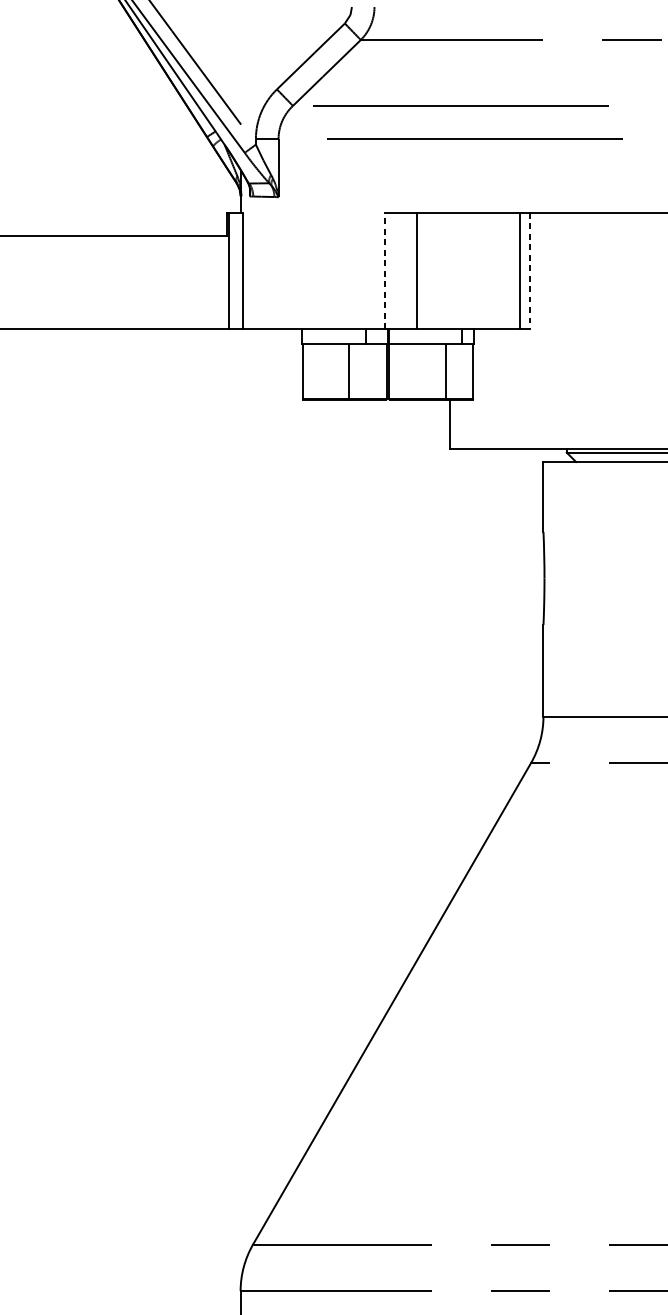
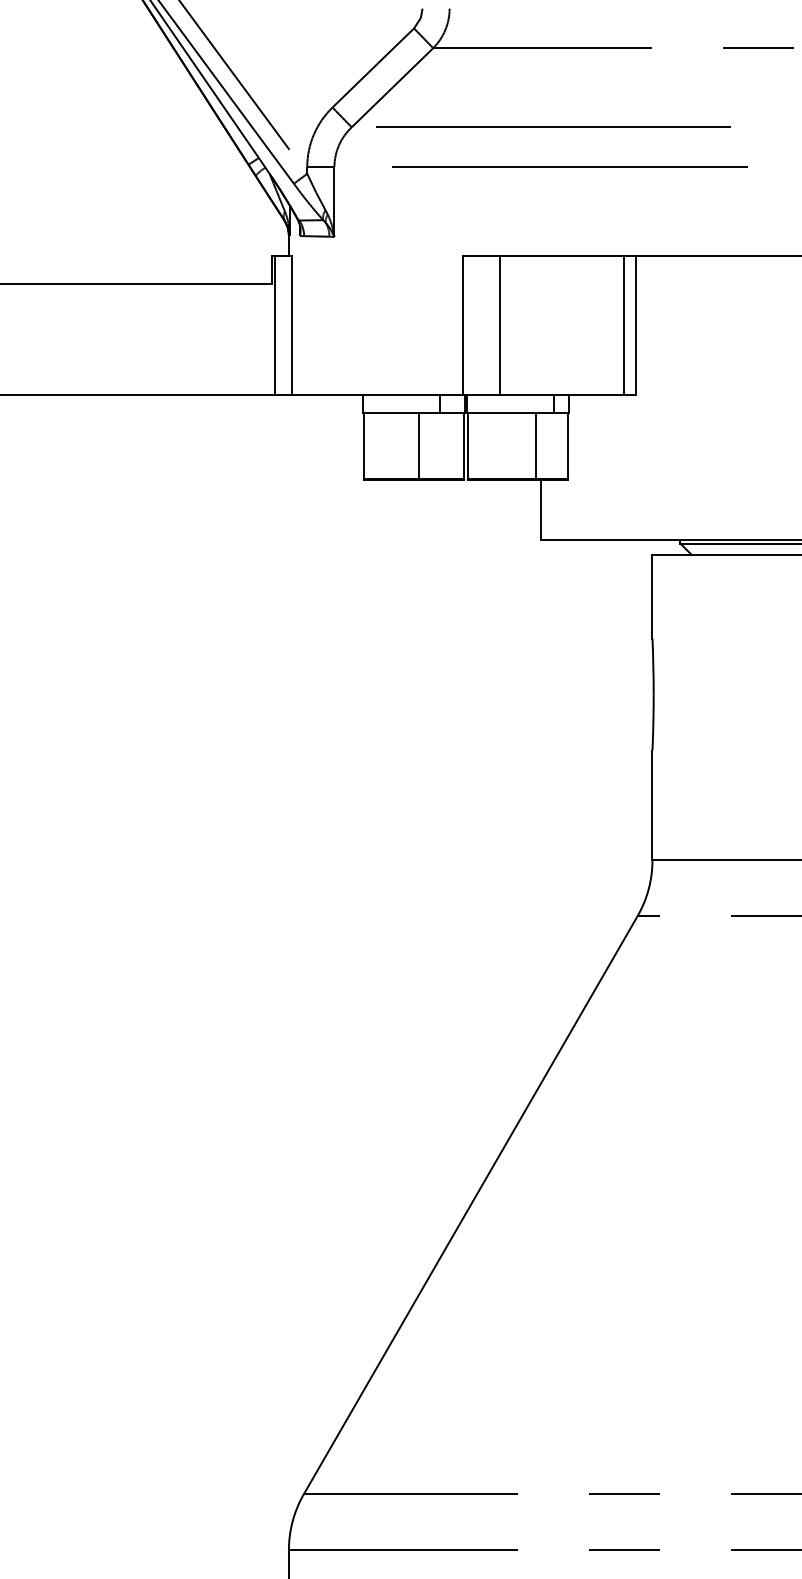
line: (385, 270) -> (462, 325), dashed -> solid
line: (530, 270) -> (636, 325), dashed -> solid

